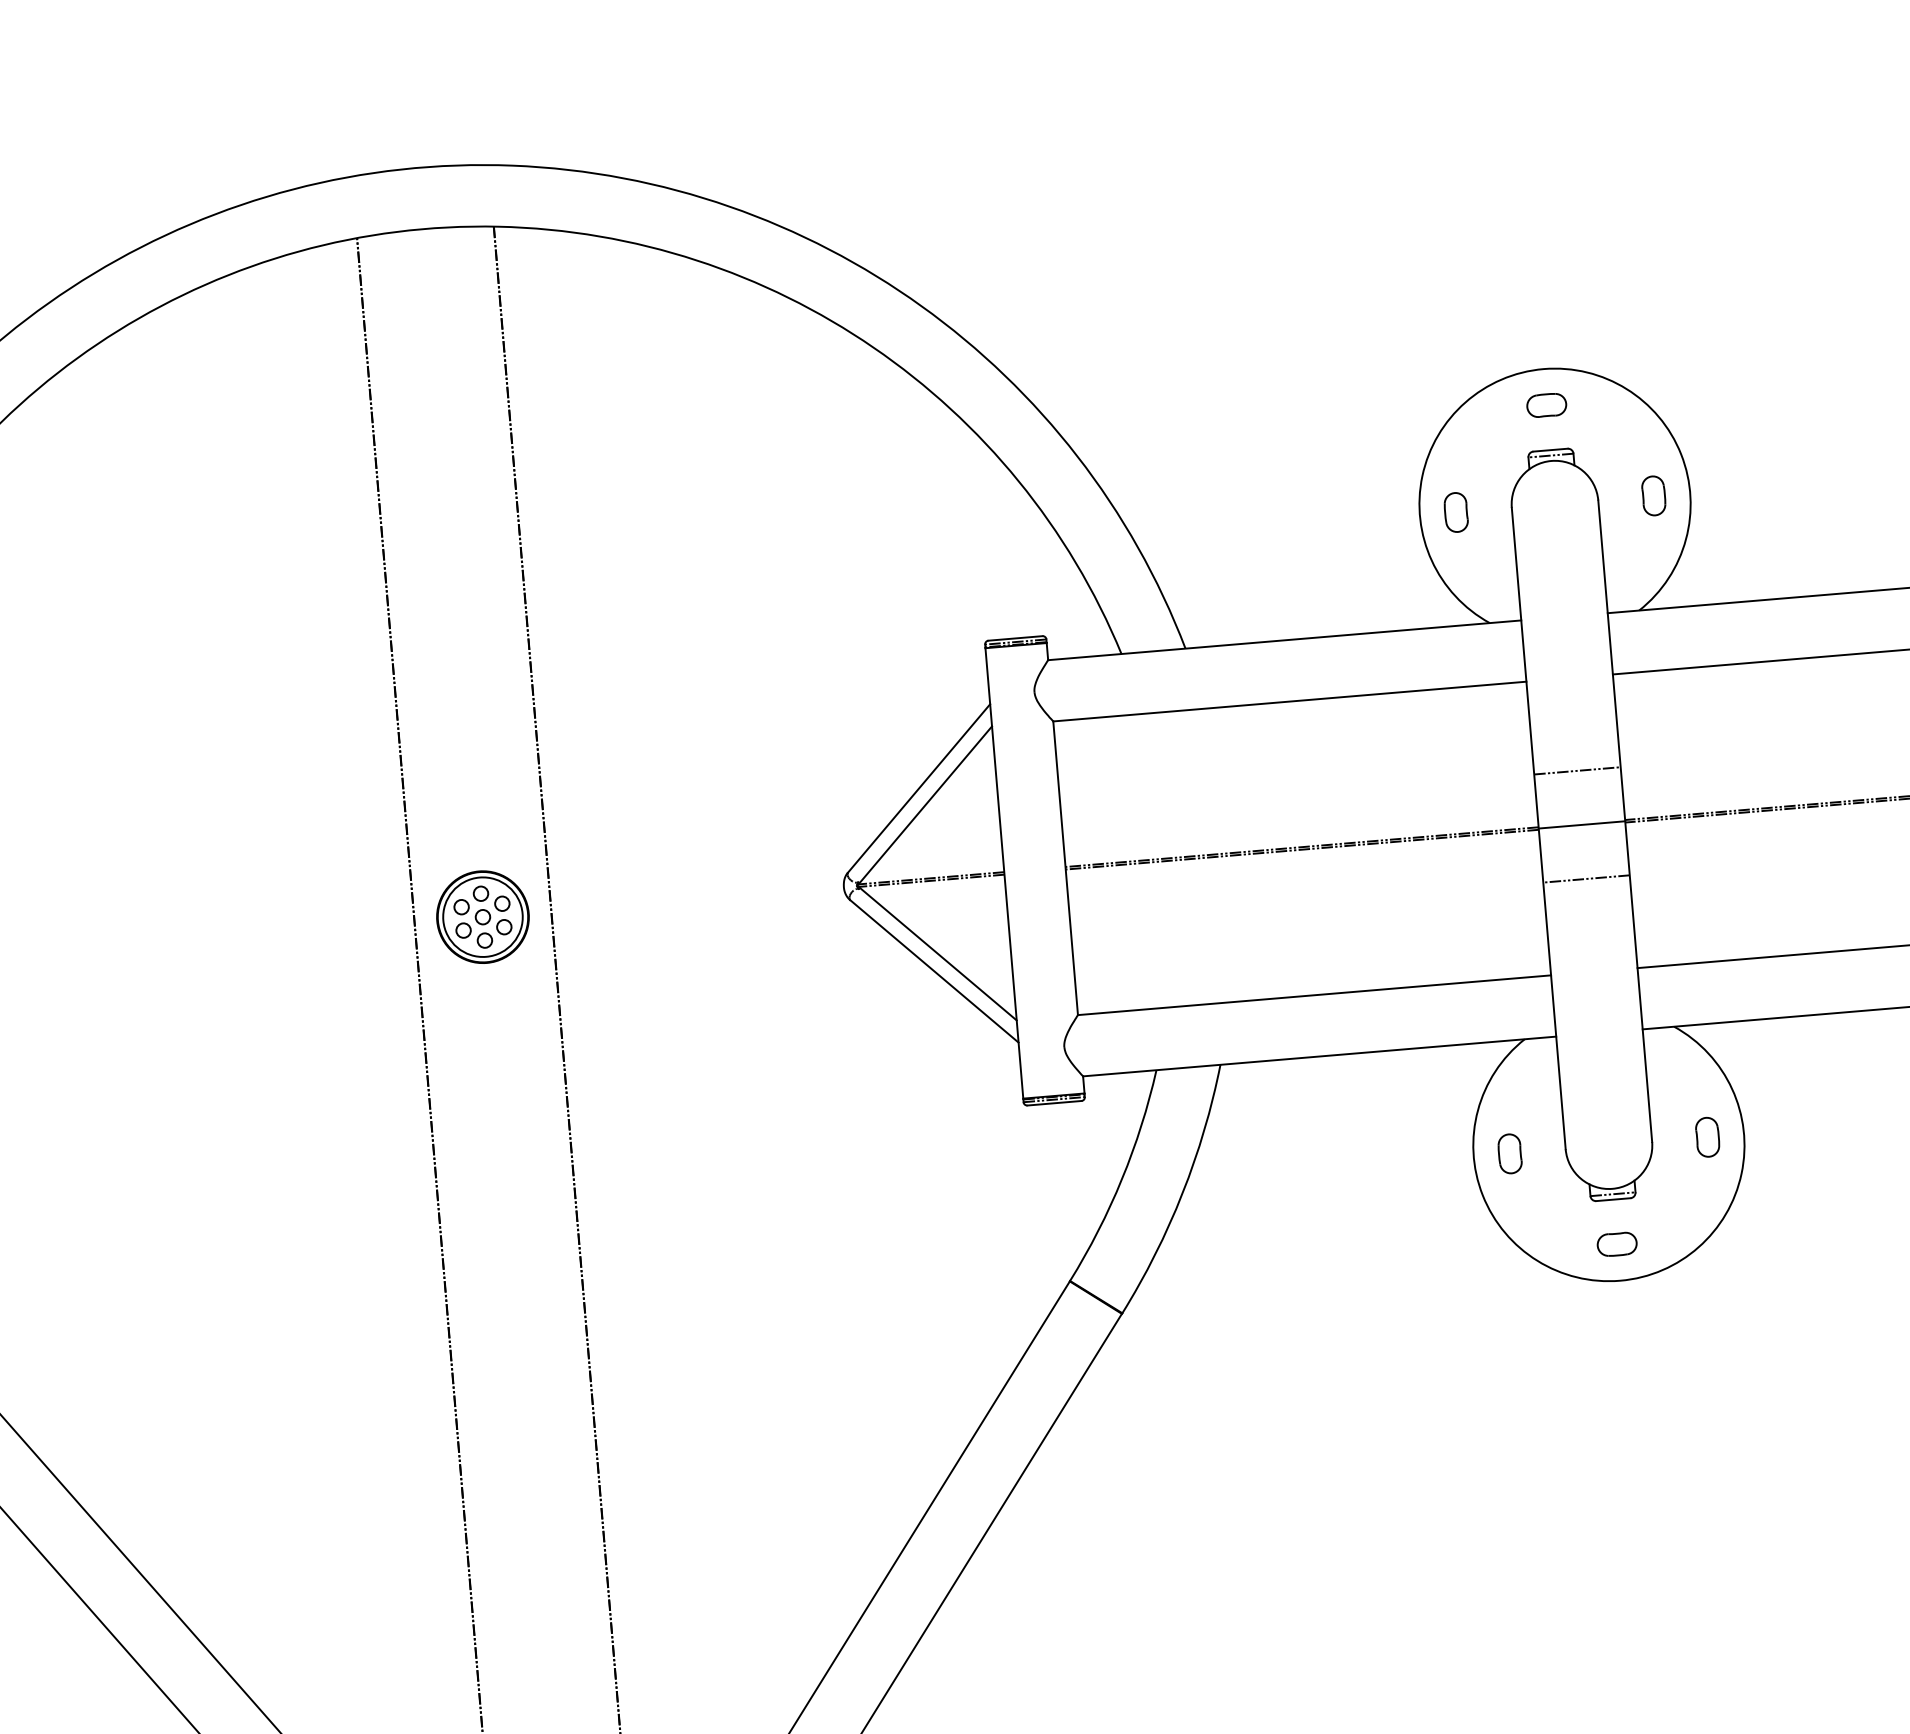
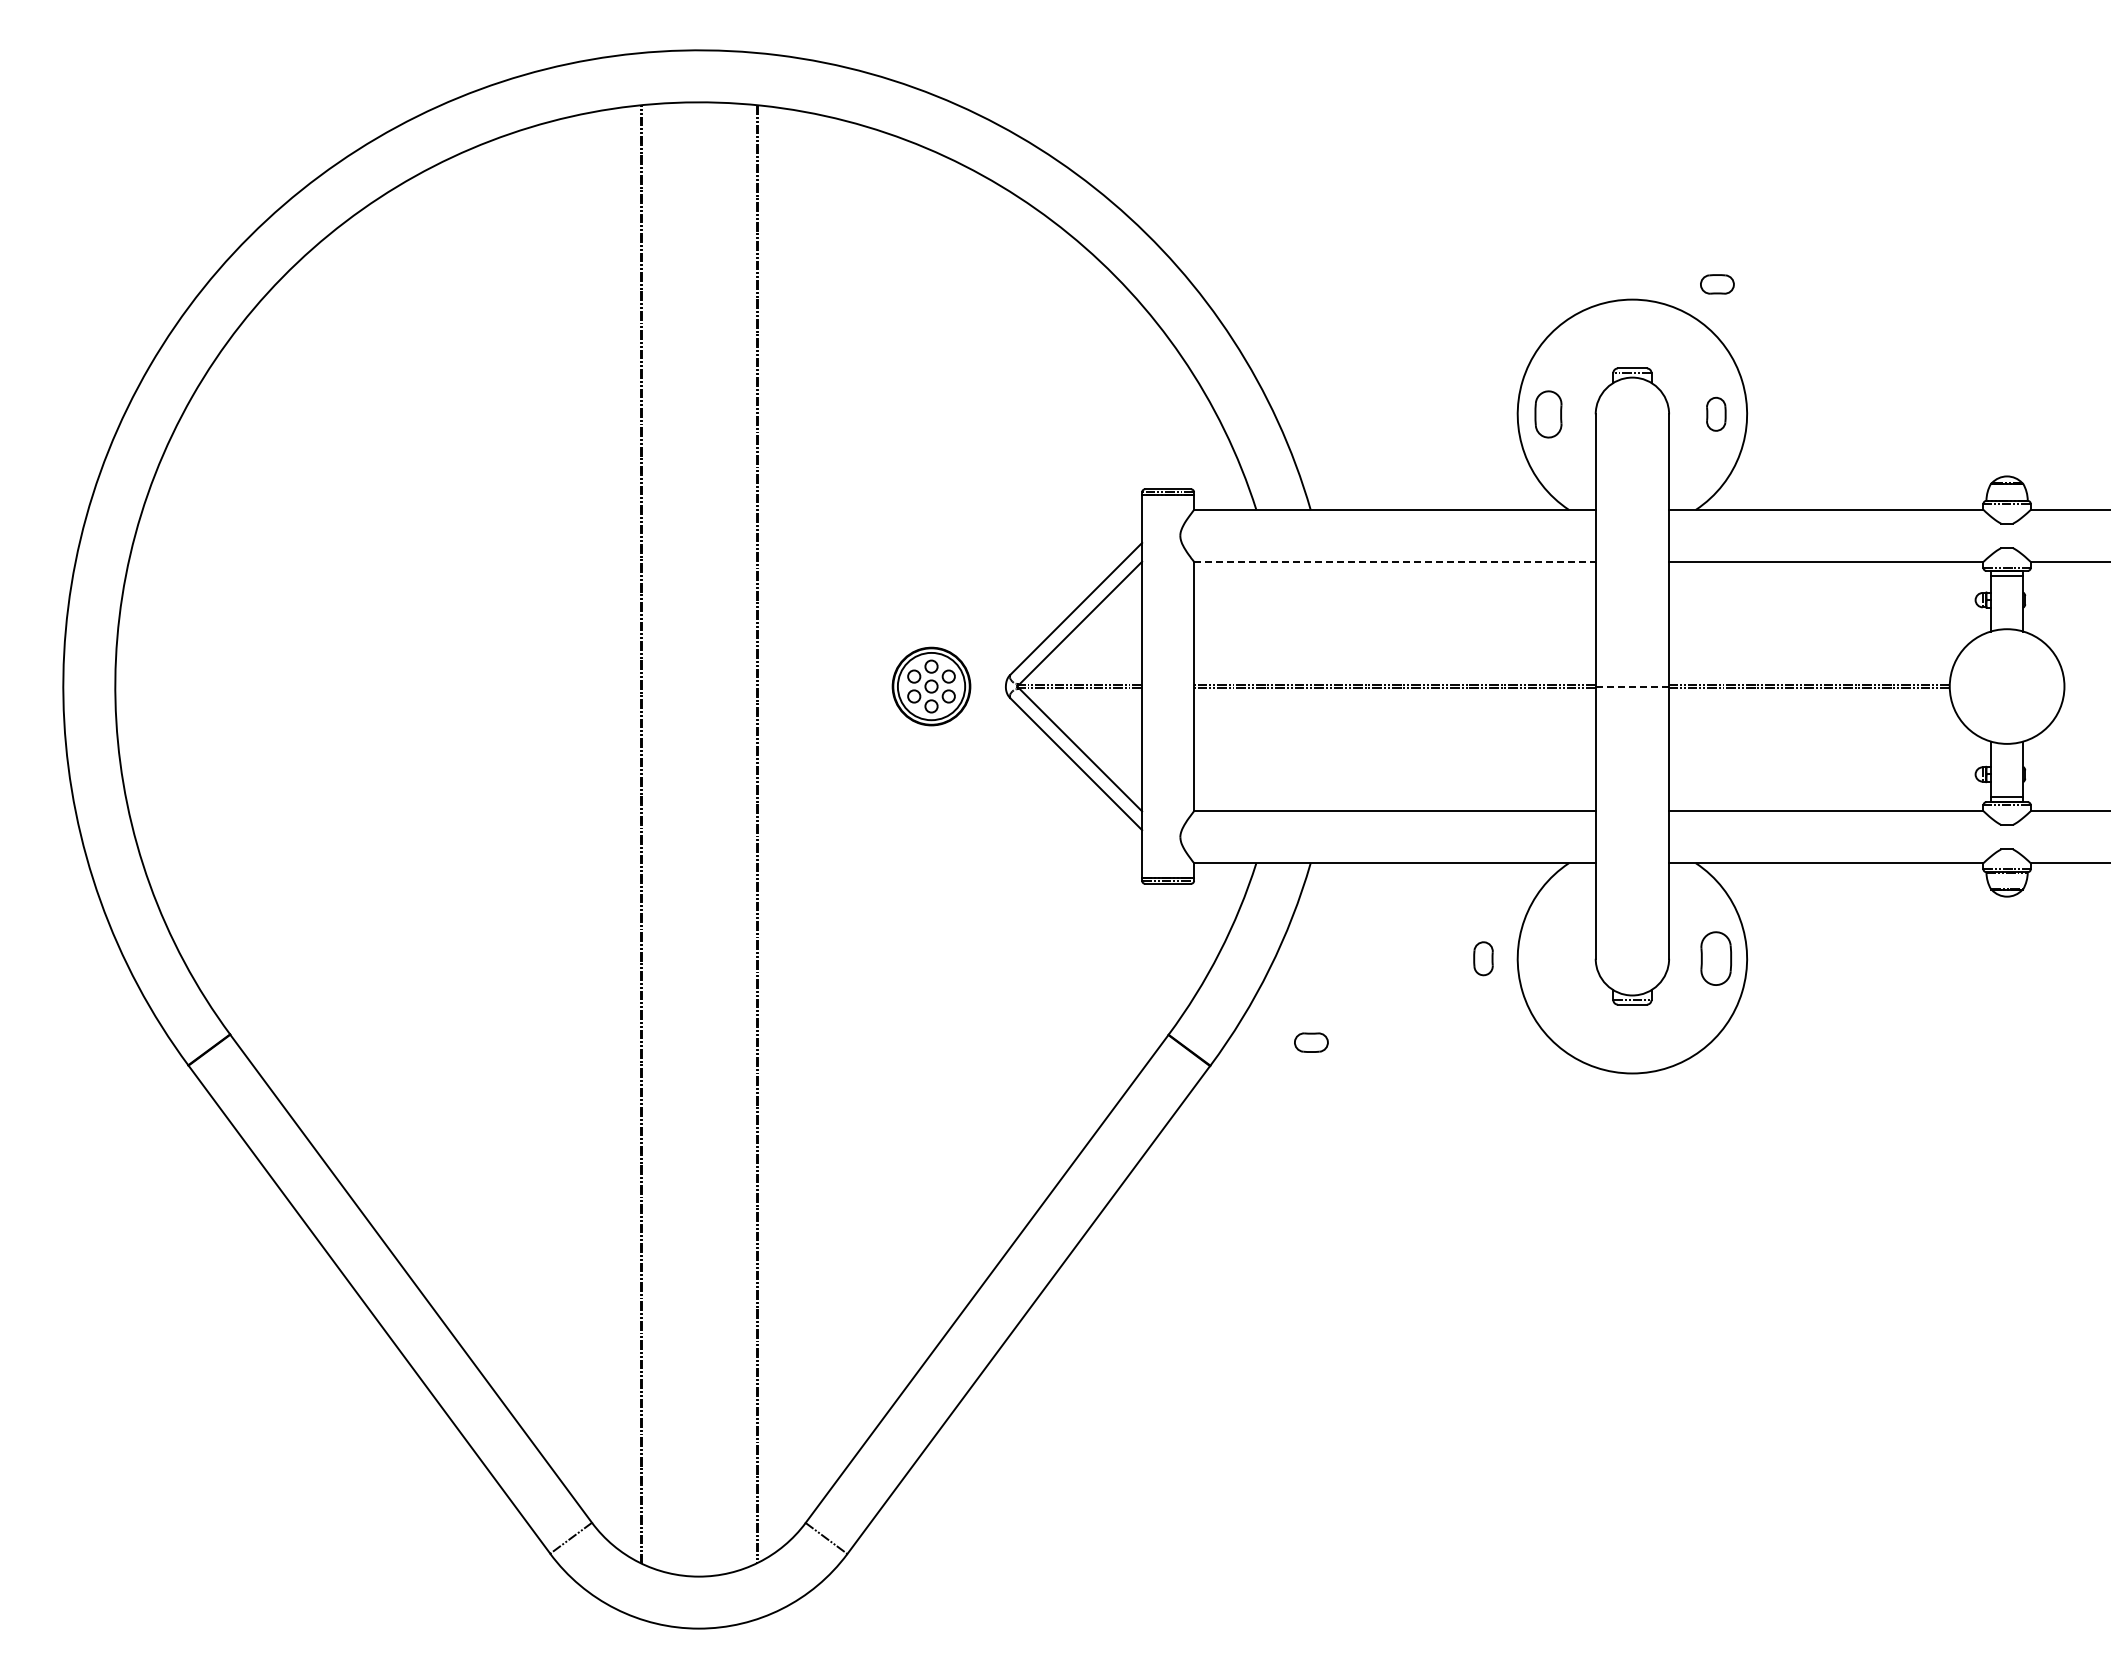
part: (1546, 405) -> (1717, 284), moved
part: (1456, 511) -> (1548, 413), size x1.4
line: (1289, 701) -> (1394, 561), solid -> dashed
line: (1577, 770) -> (1632, 640), removed
line: (1582, 824) -> (1632, 686), solid -> dashed
line: (1586, 879) -> (1632, 732), removed
part: (482, 917) -> (931, 686), moved
part: (1707, 1136) -> (1716, 958), size x1.6
part: (1510, 1153) -> (1483, 958), moved
part: (1617, 1244) -> (1311, 1042), moved

